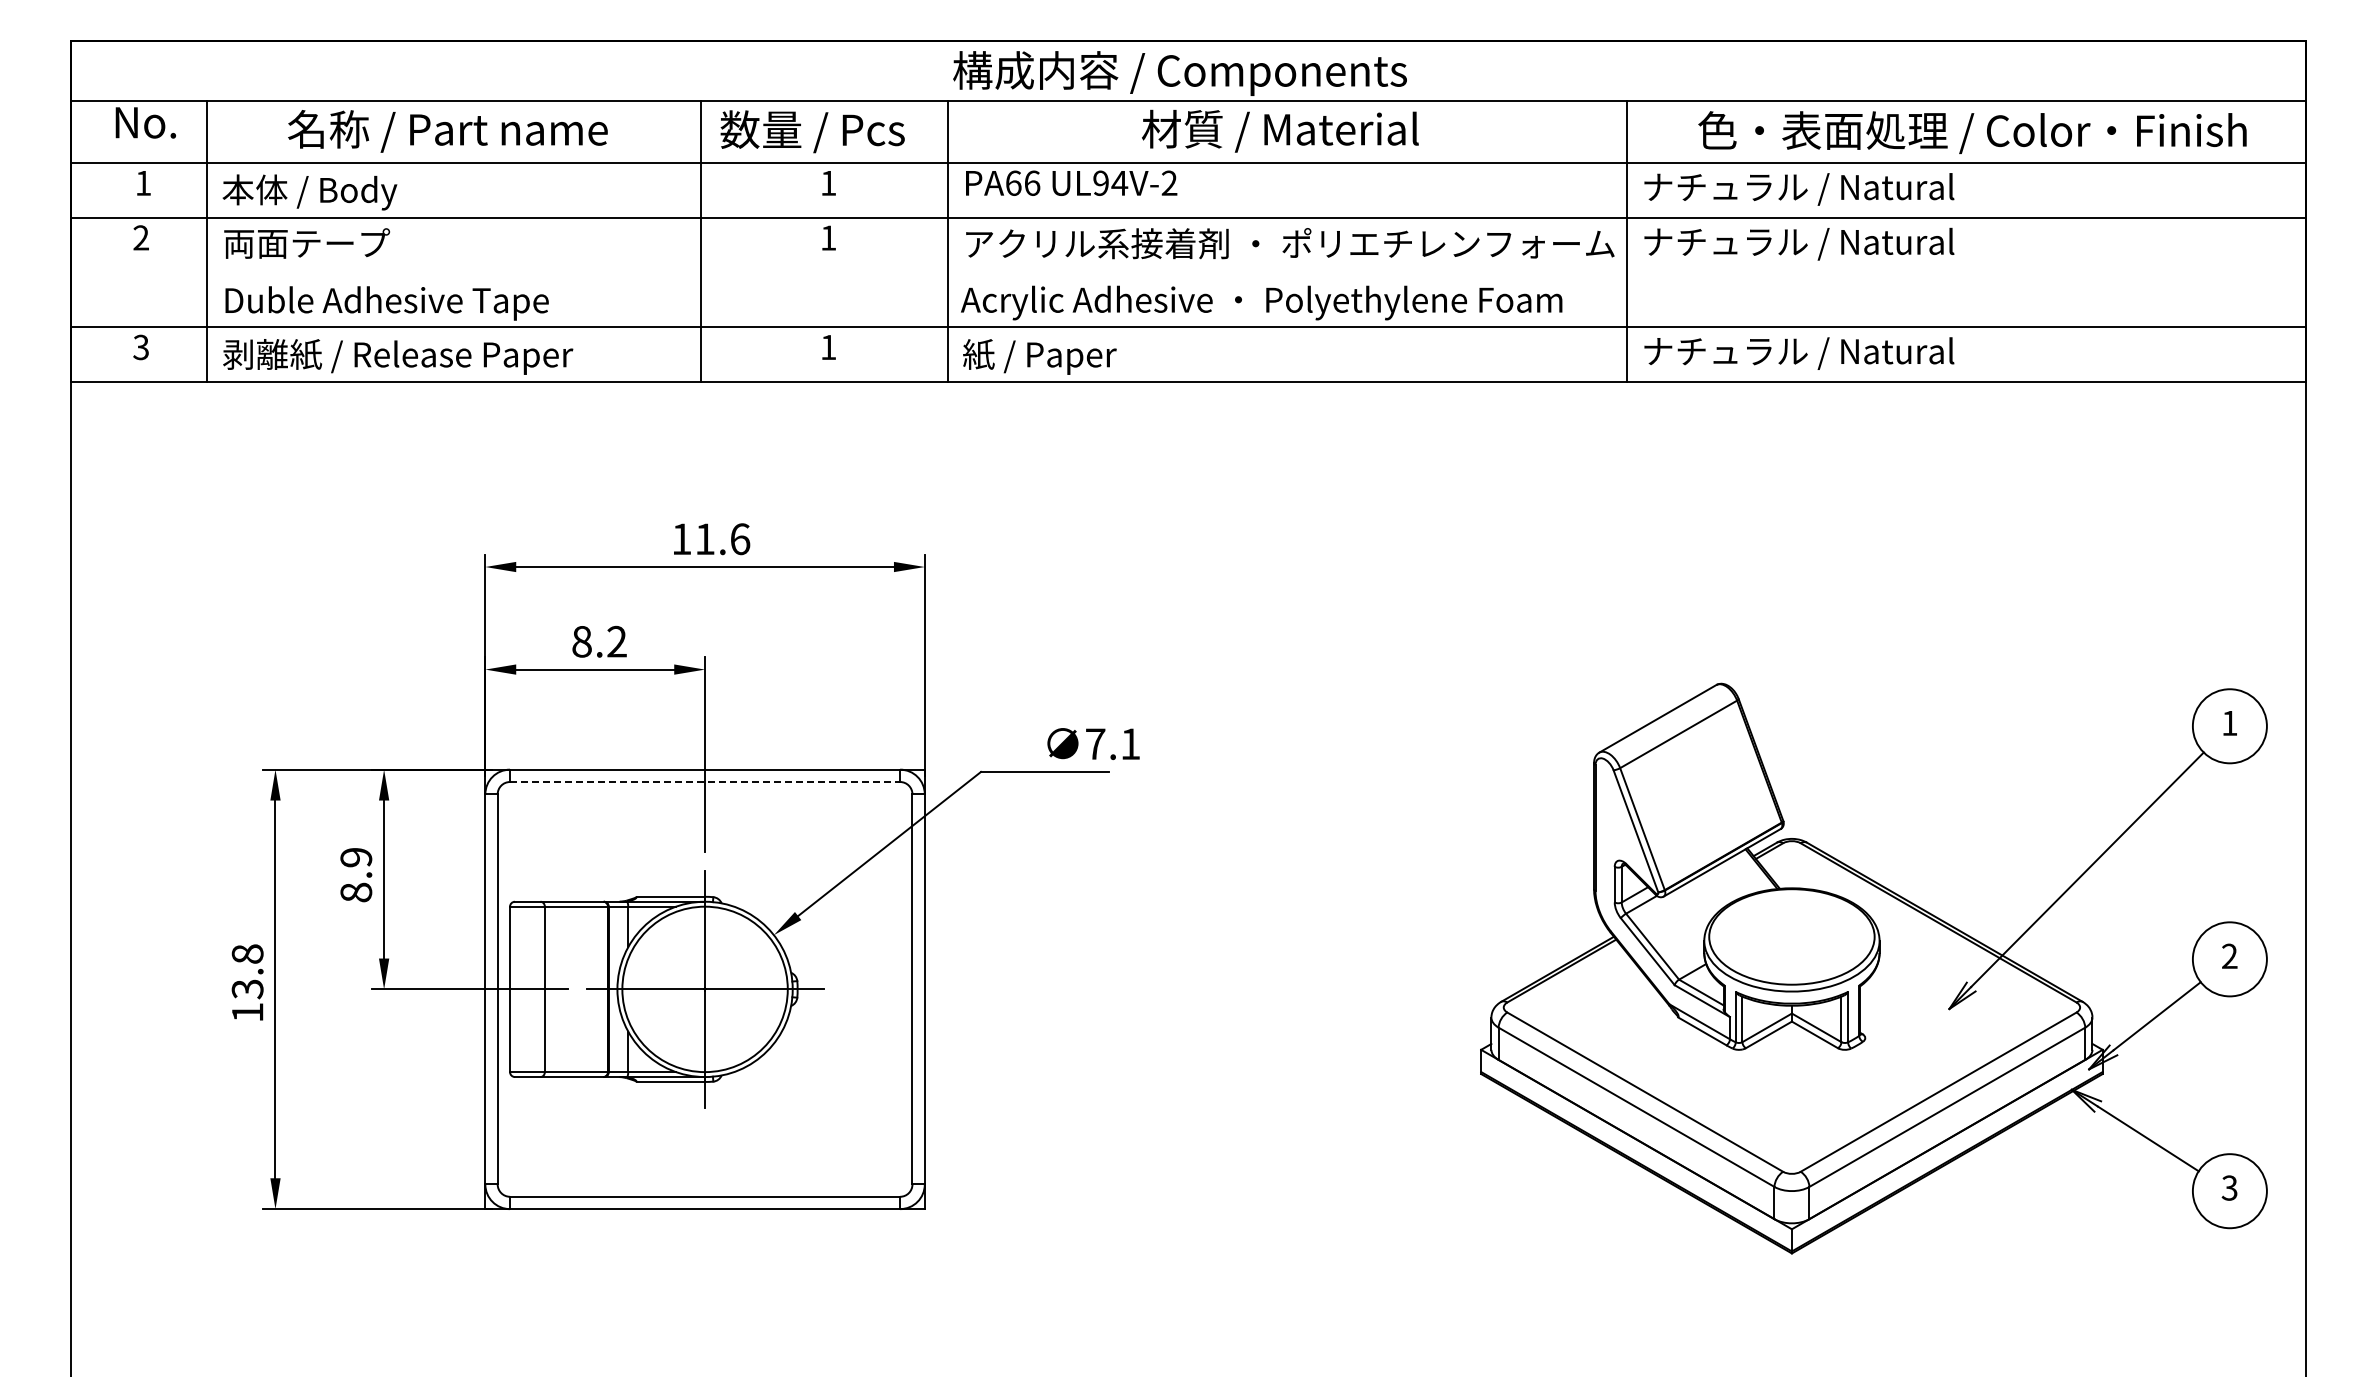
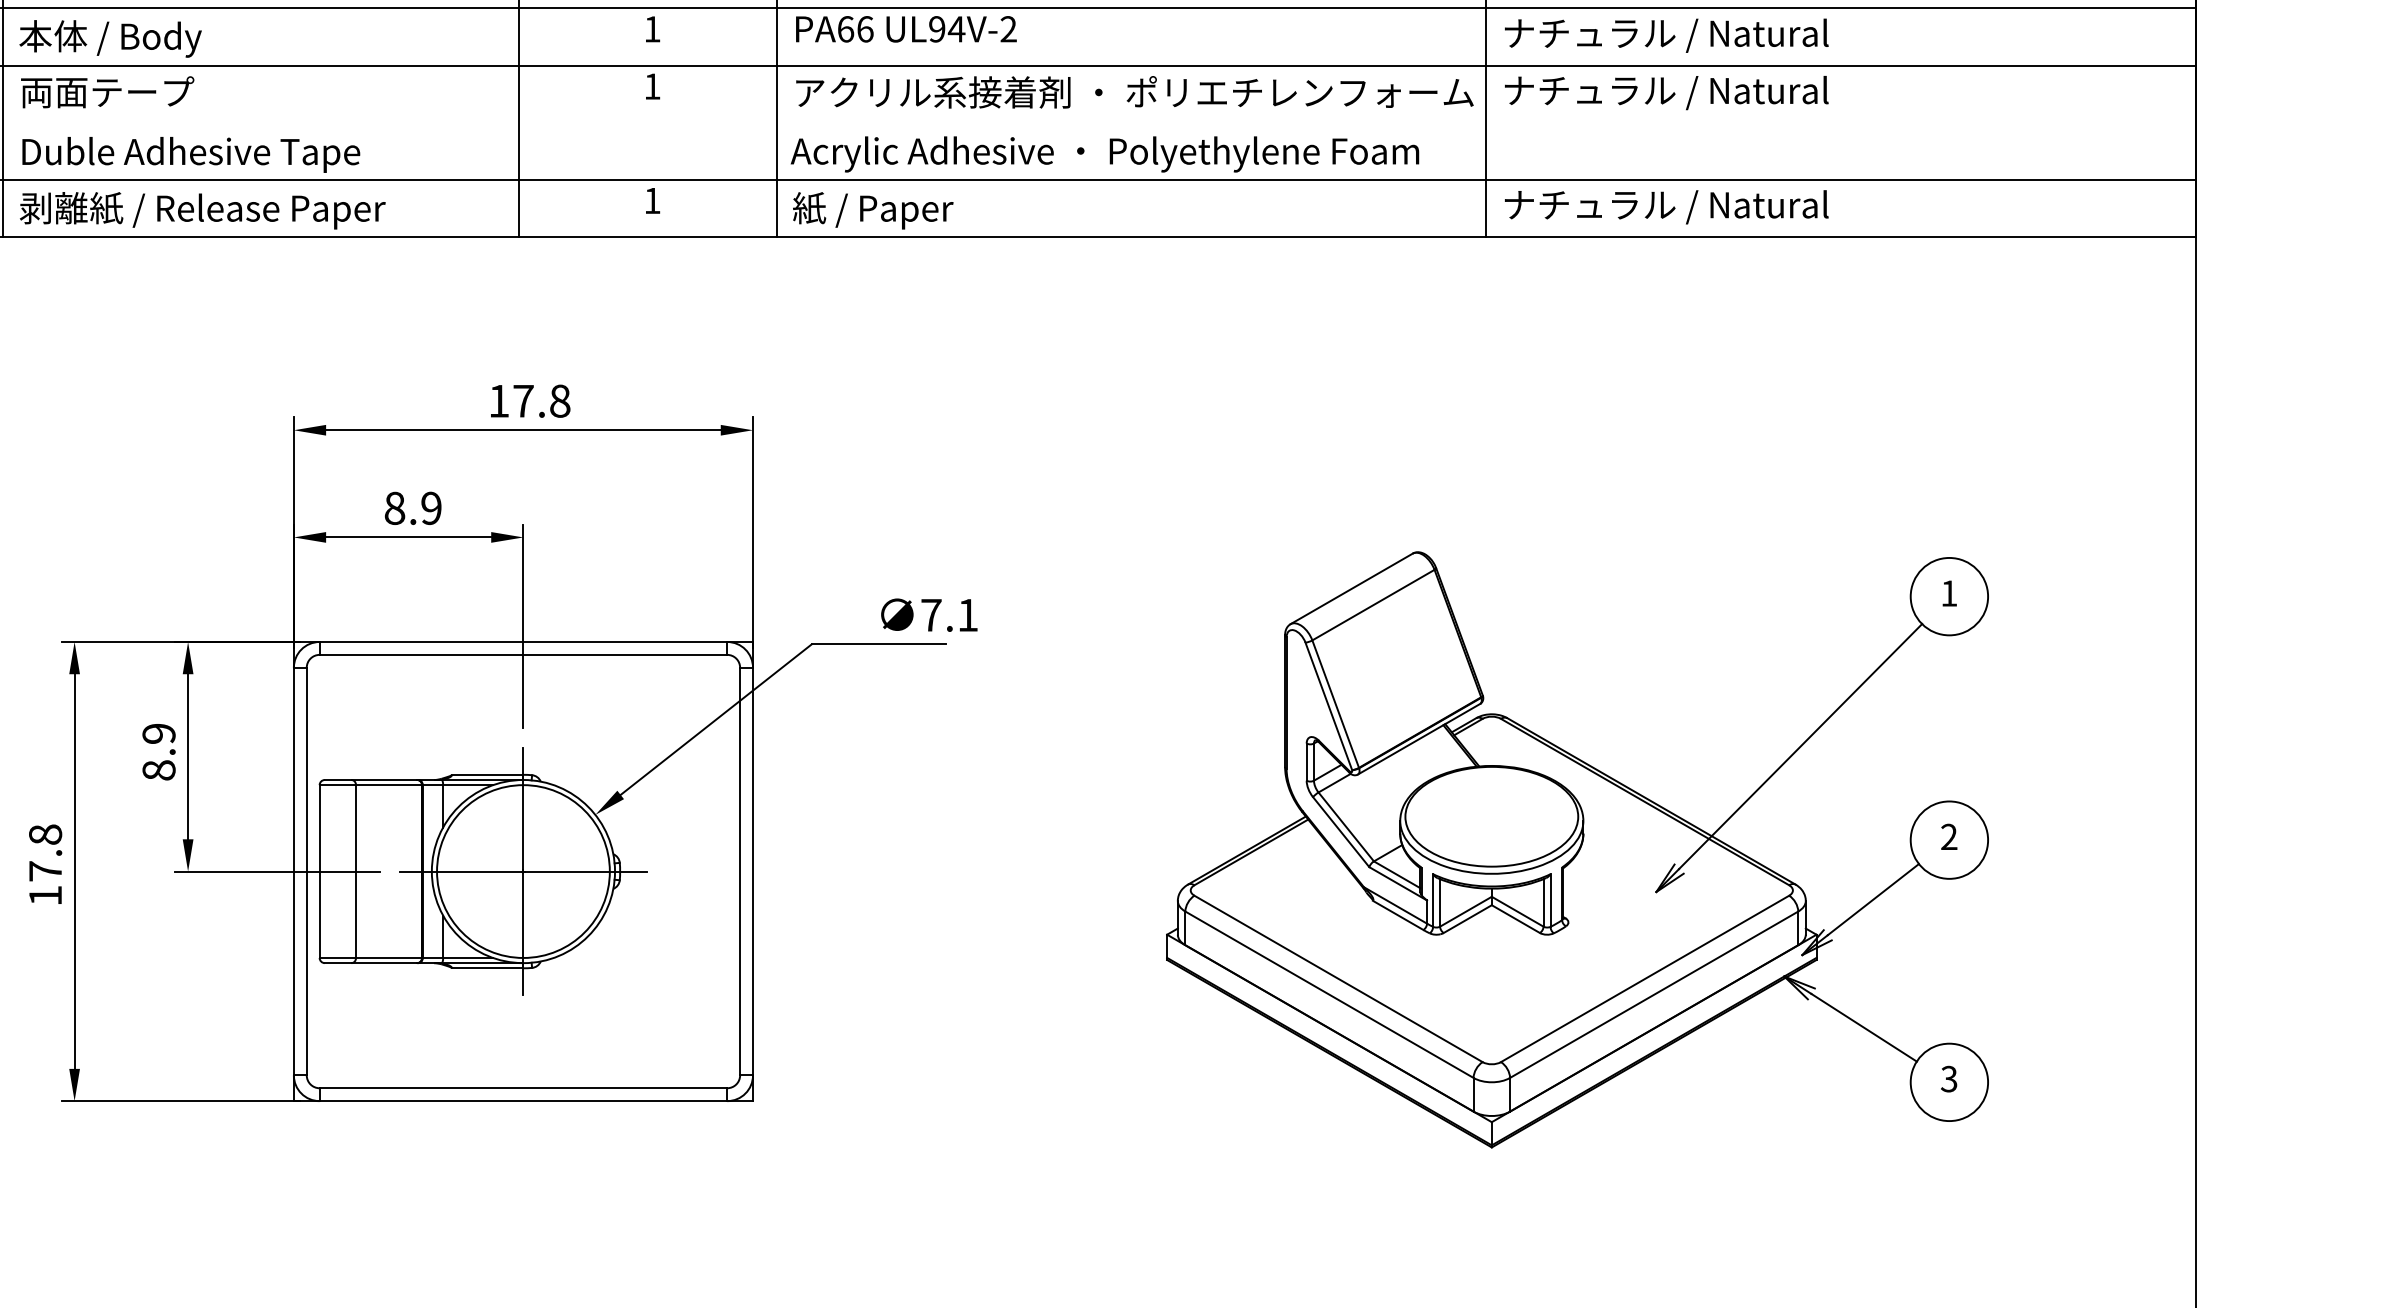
text: (722, 539) -> (541, 401), 11.6 -> 17.8
text: (616, 641) -> (430, 508), 8.2 -> 8.9
line: (705, 782) -> (523, 655), dashed -> solid
part: (1873, 968) -> (1577, 849), moved
text: (247, 989) -> (45, 871), 13.8 -> 17.8

